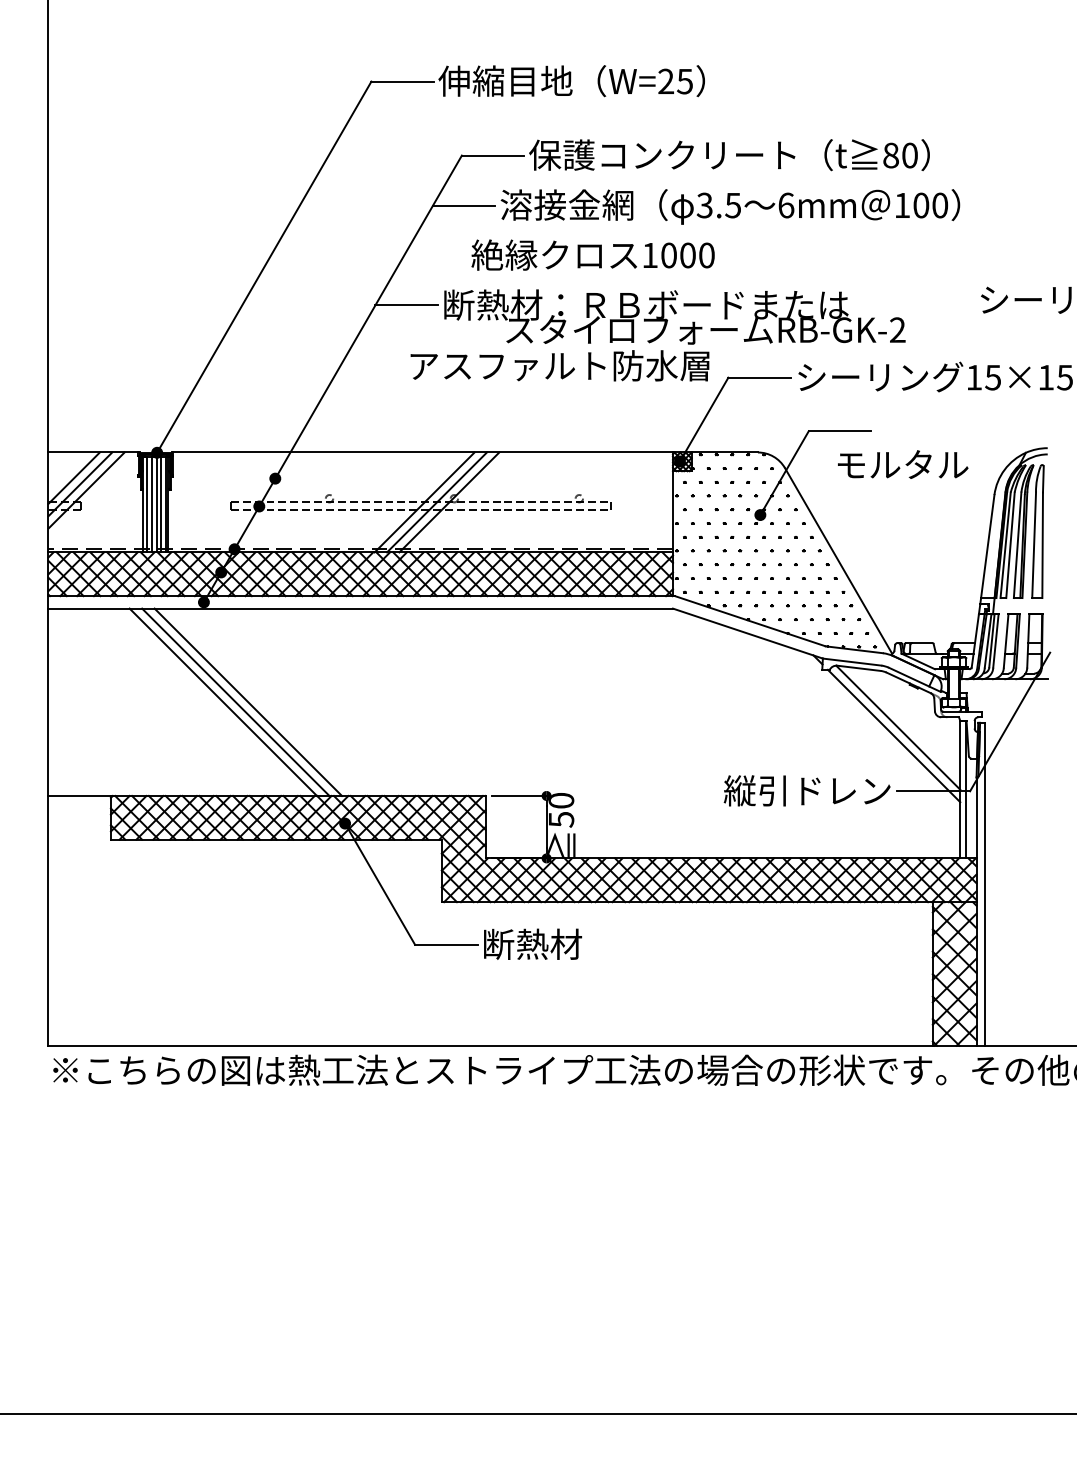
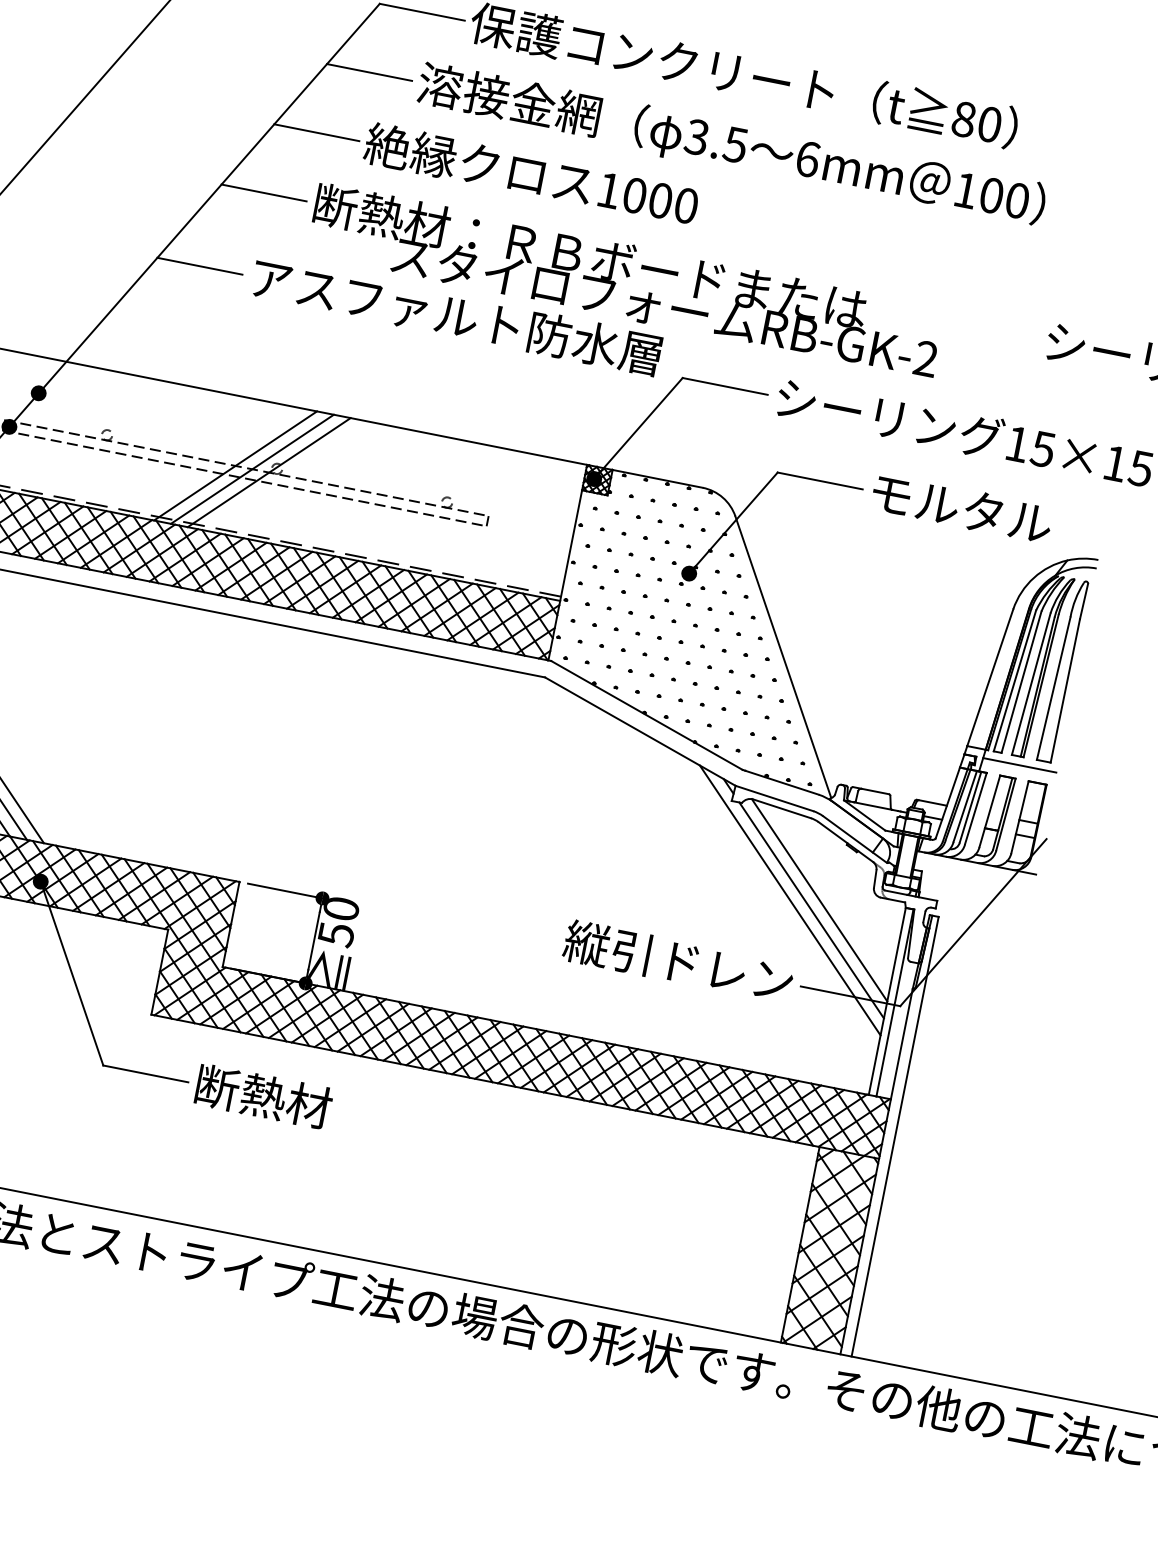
line: (435, 255) -> (316, 132), added
line: (371, 366) -> (199, 266), added
text: (903, 464) -> (962, 508), moved
line: (1020, 604) -> (1019, 765), added
line: (877, 731) -> (790, 899), added

